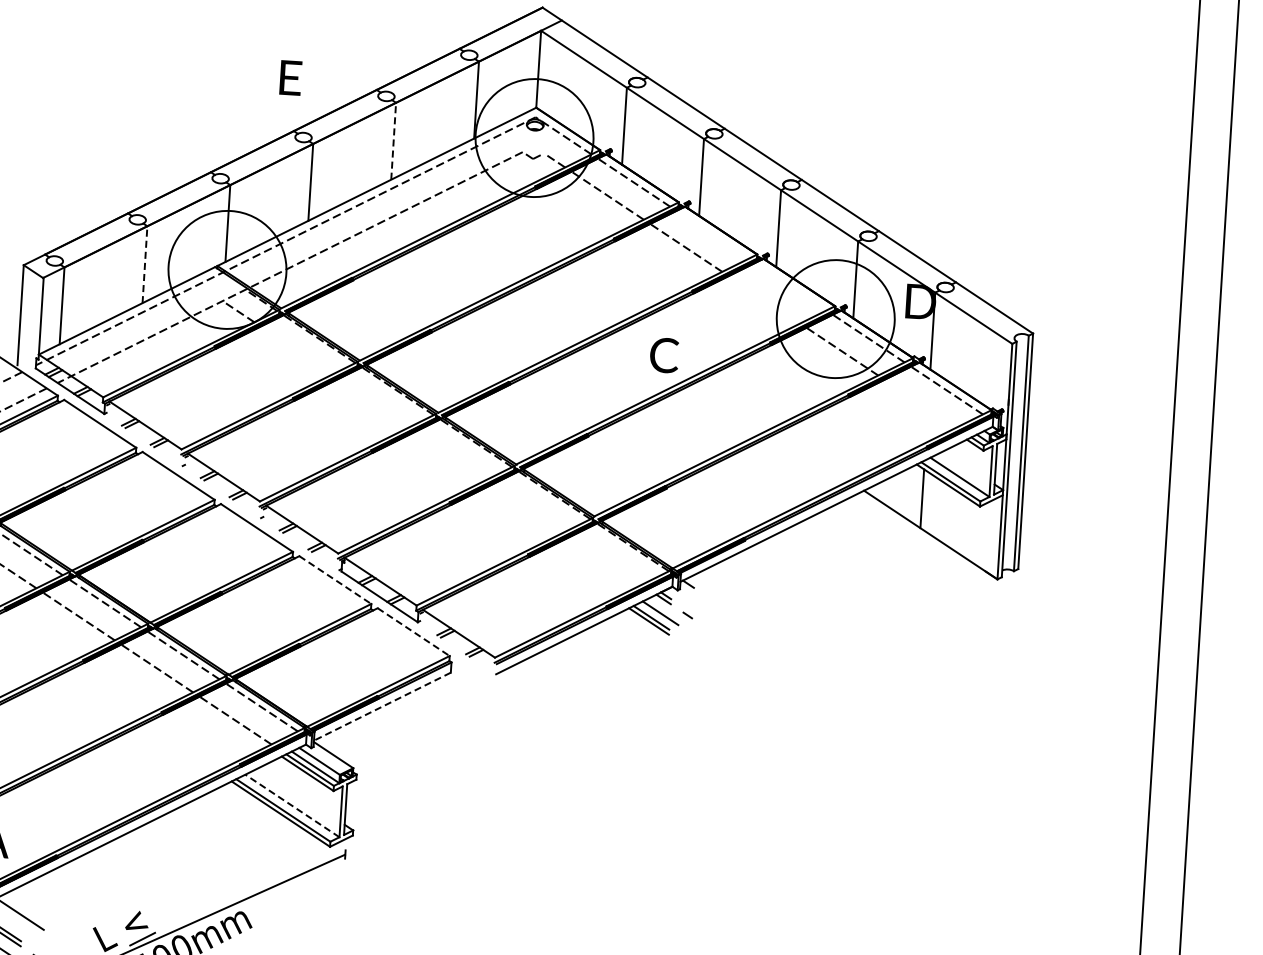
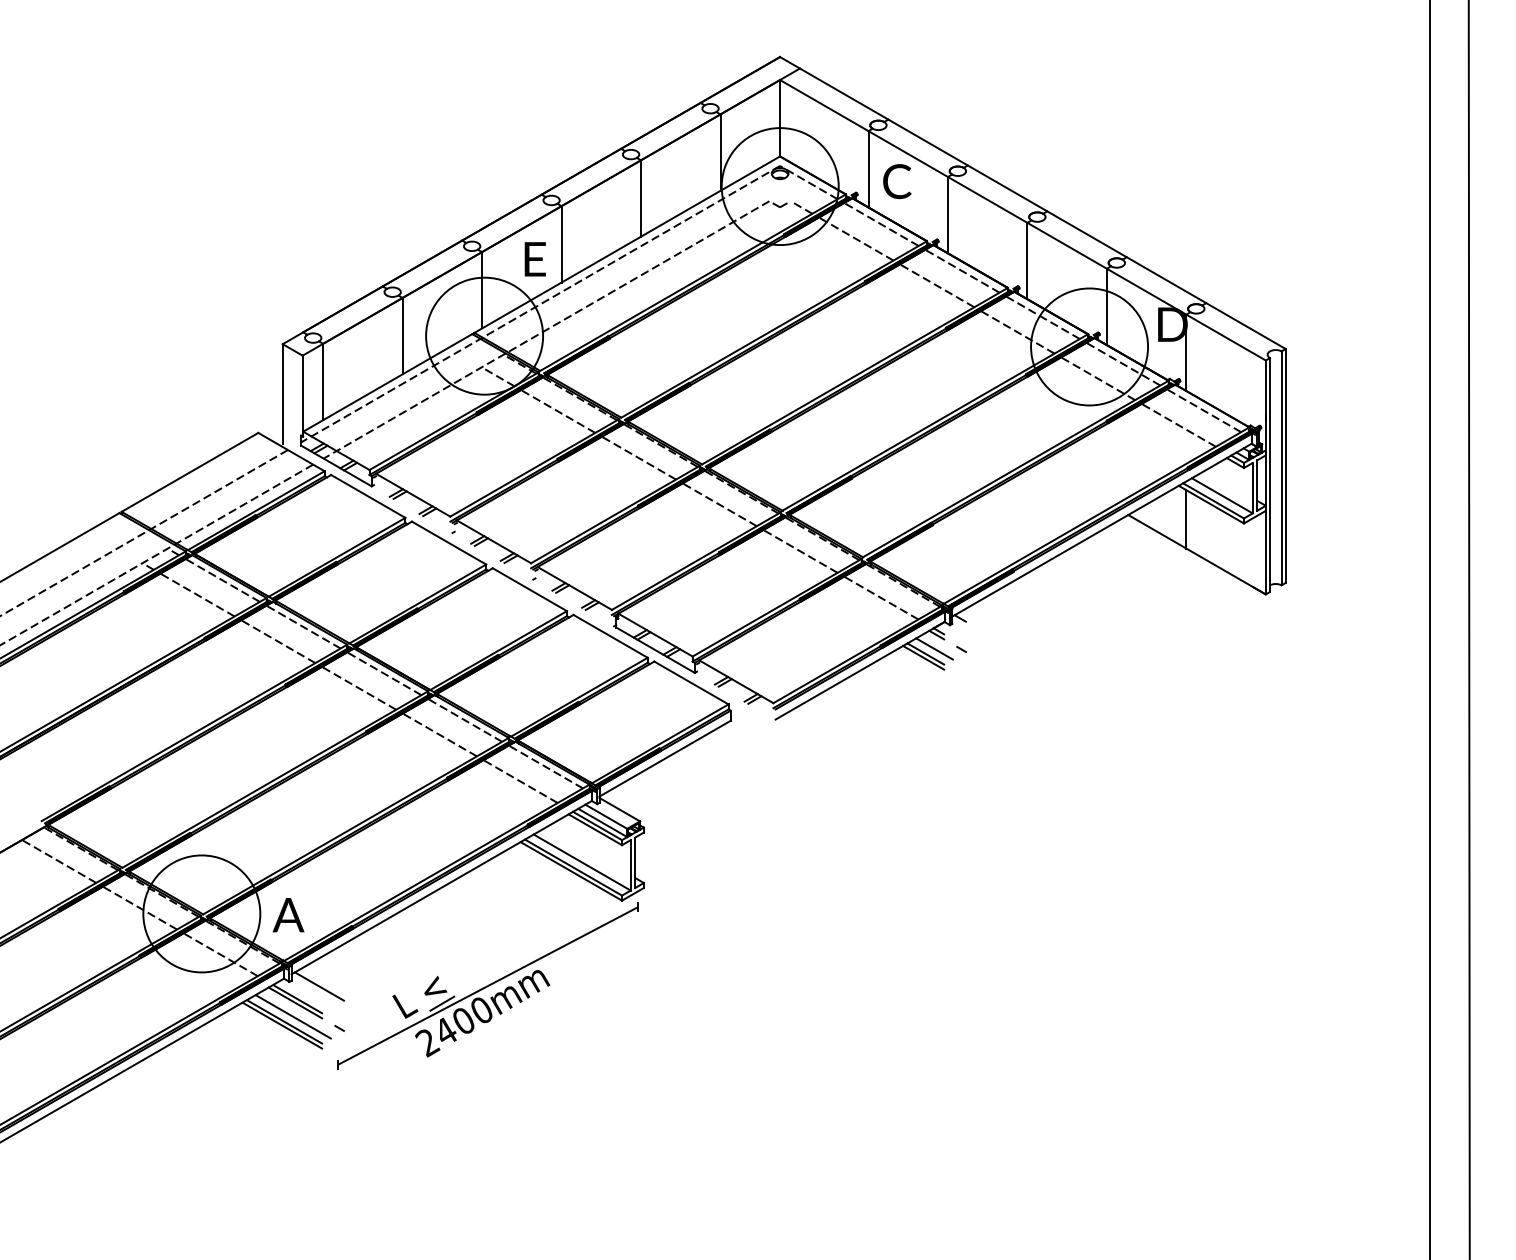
text: (289, 78) -> (534, 259), moved
line: (394, 141) -> (641, 198), dashed -> solid
line: (712, 234) -> (962, 270), added
line: (144, 264) -> (402, 335), dashed -> solid
line: (790, 286) -> (1042, 317), added
line: (764, 299) -> (1017, 332), added
line: (297, 350) -> (558, 411), added
text: (664, 355) -> (897, 181), moved
line: (374, 401) -> (638, 457), added
line: (920, 402) -> (1178, 424), added
line: (453, 454) -> (719, 504), added
line: (531, 506) -> (800, 551), added
line: (610, 558) -> (881, 597), added
line: (335, 580) -> (610, 636), dashed -> solid
line: (413, 631) -> (691, 682), dashed -> solid
line: (382, 706) -> (665, 758), dashed -> solid
line: (291, 805) -> (581, 862), dashed -> solid

